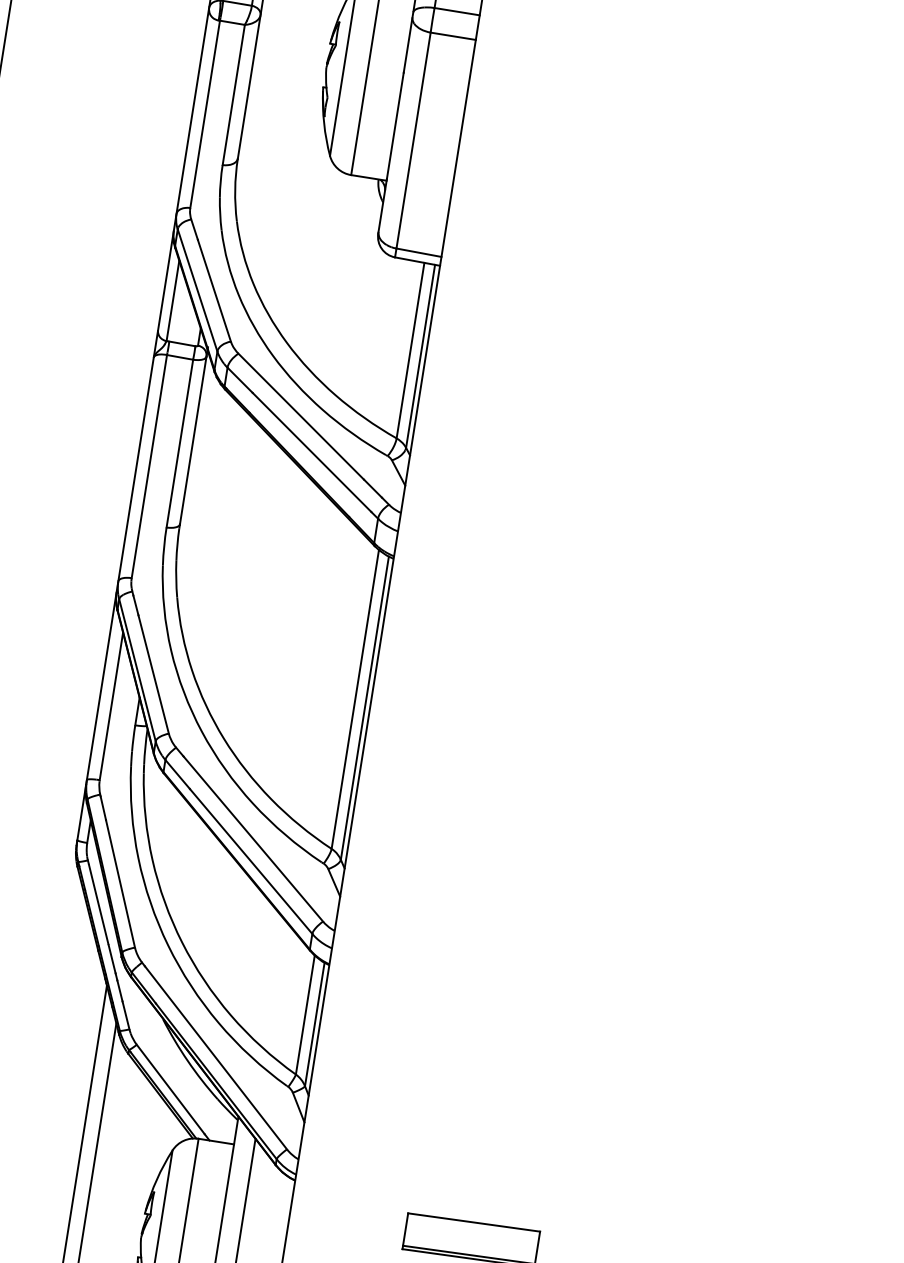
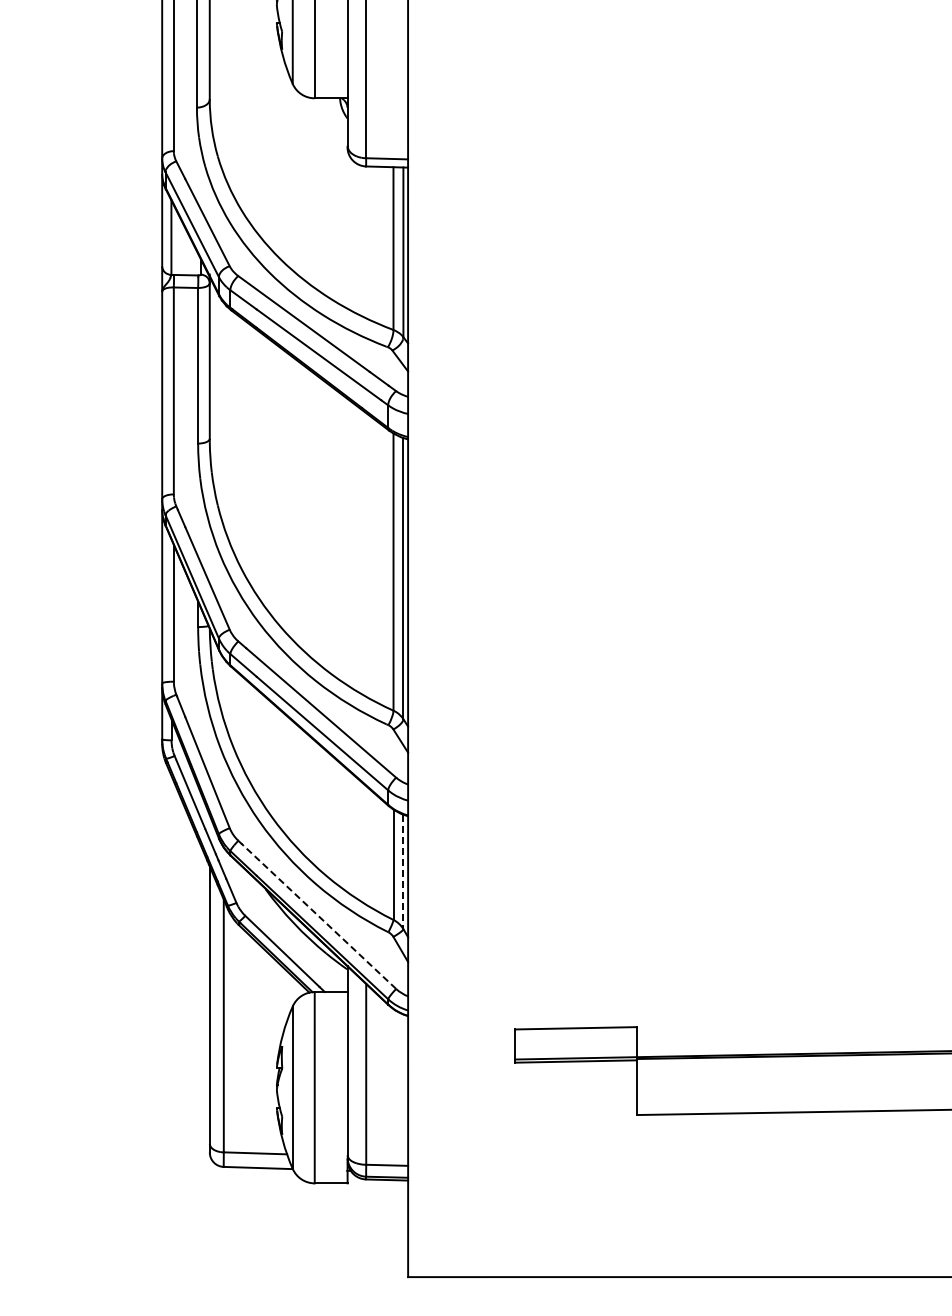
line: (314, 1025) -> (403, 872), solid -> dashed
line: (215, 1056) -> (318, 915), solid -> dashed

